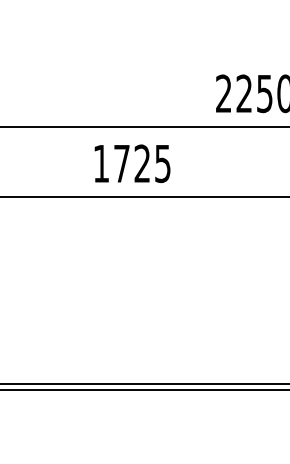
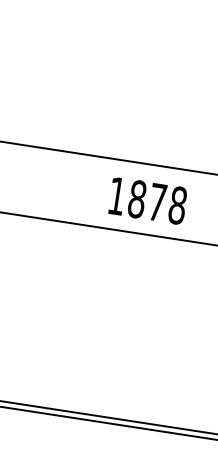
text: (142, 163) -> (157, 202), 1725 -> 1878

